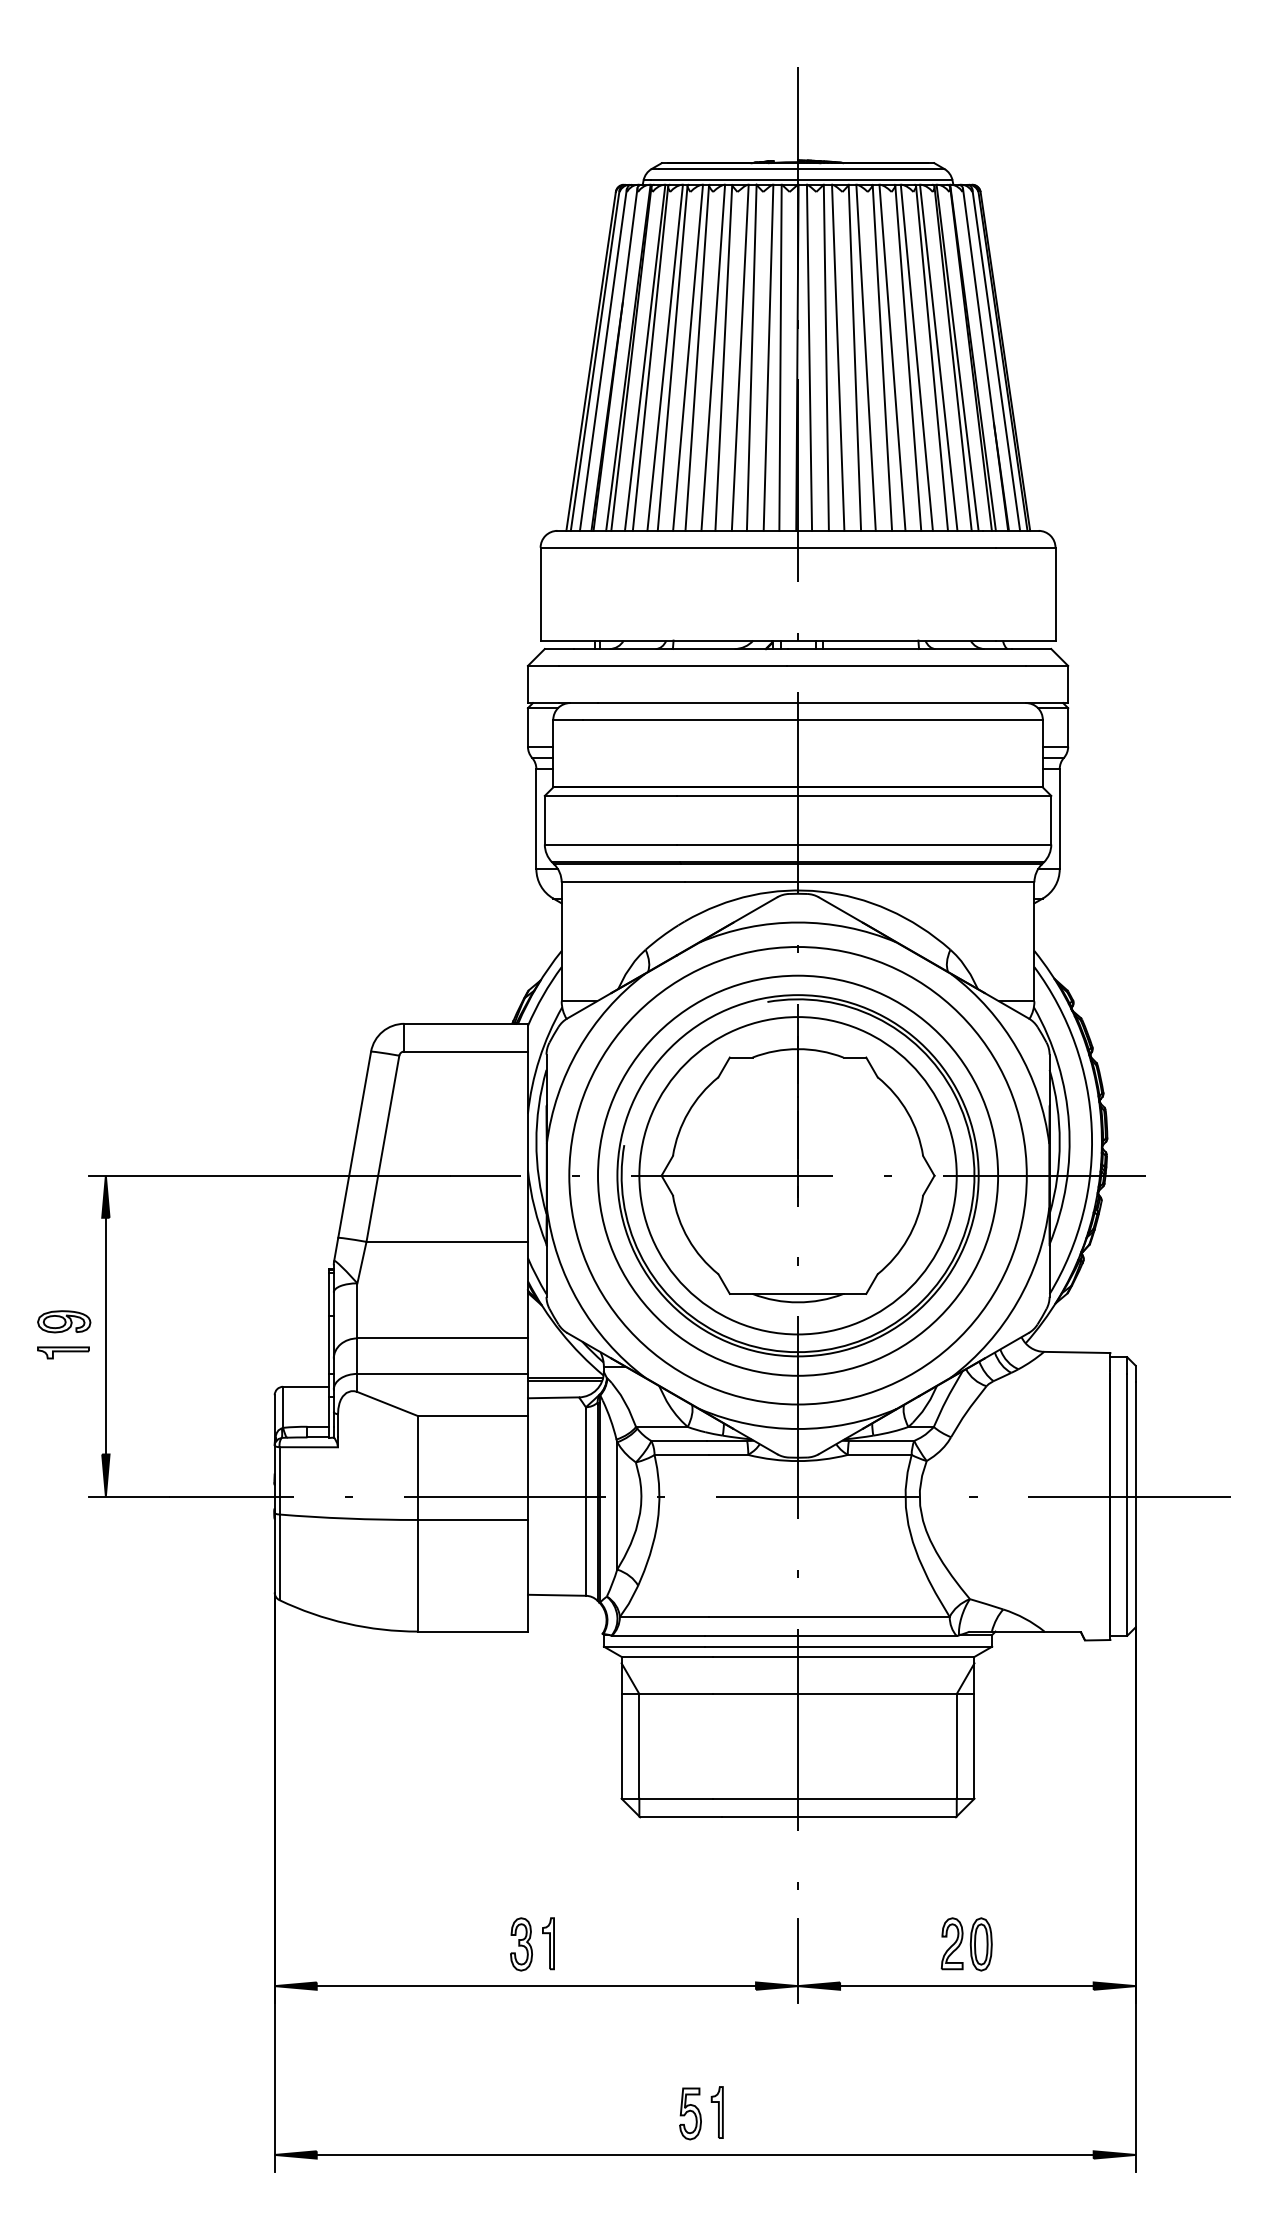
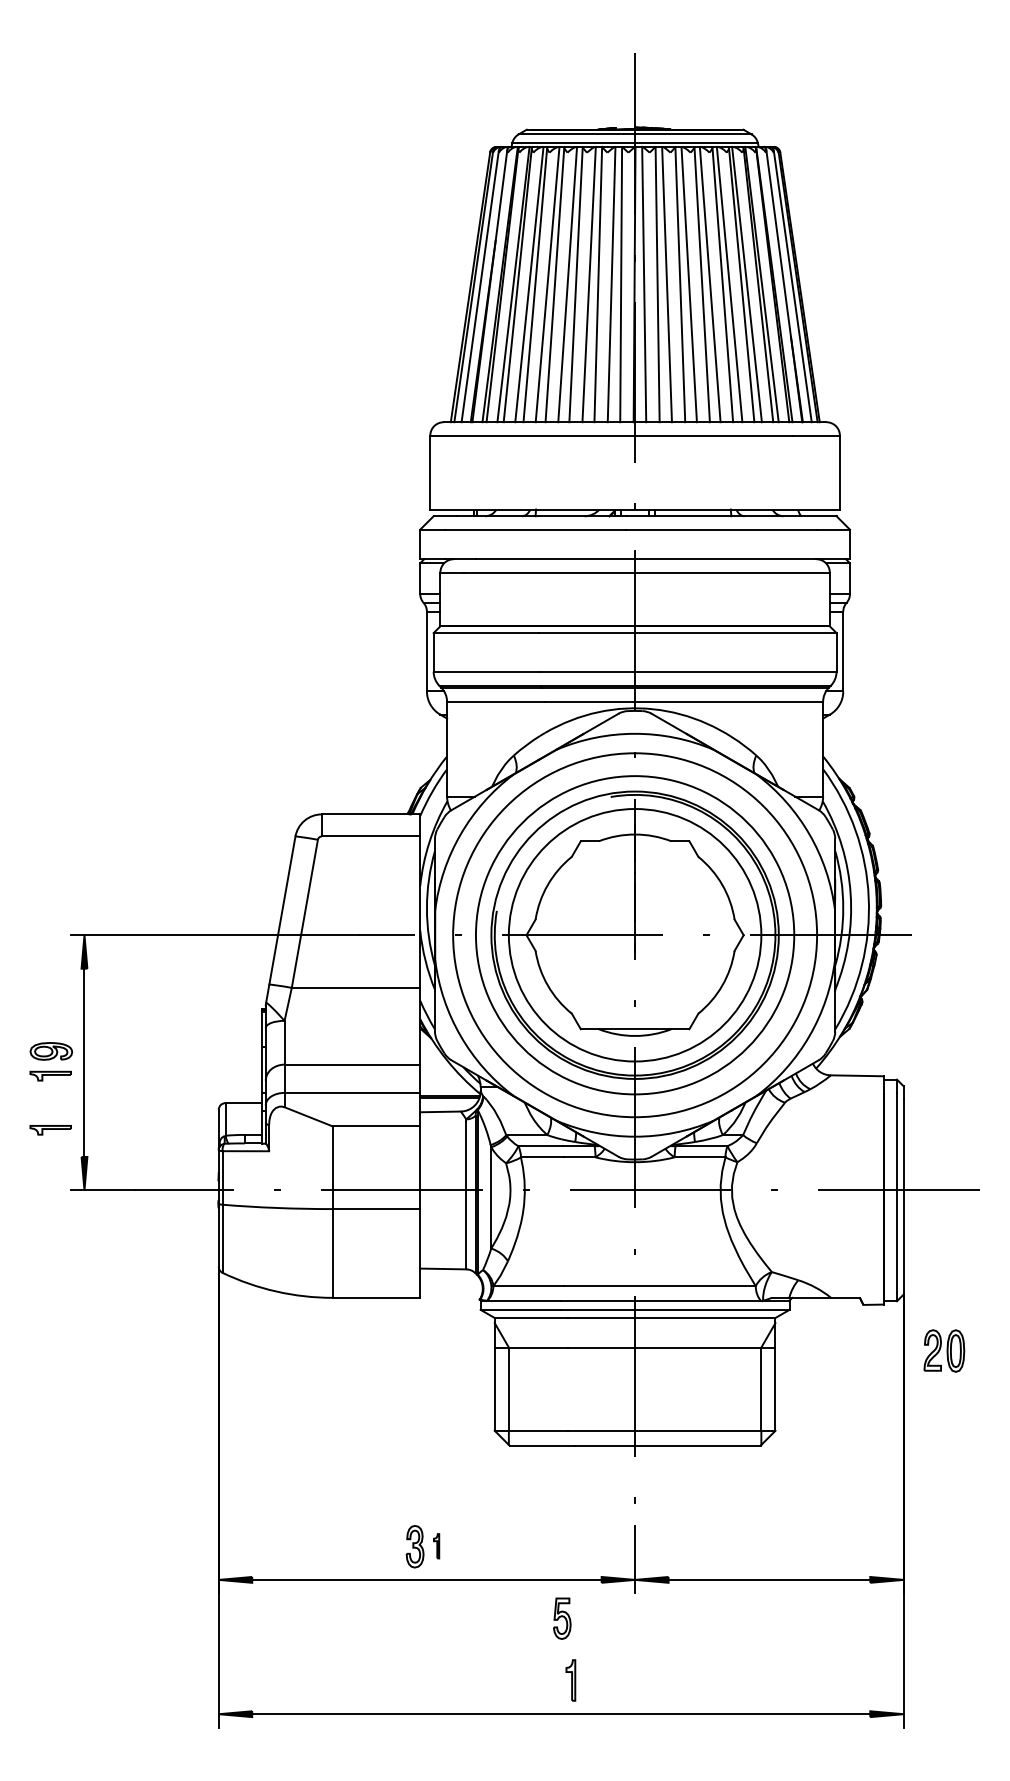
part: (63, 1420) -> (50, 1129), added
part: (548, 1943) -> (436, 1545), size x0.6
part: (966, 1944) -> (944, 1351), moved
part: (690, 2113) -> (562, 1618), moved

